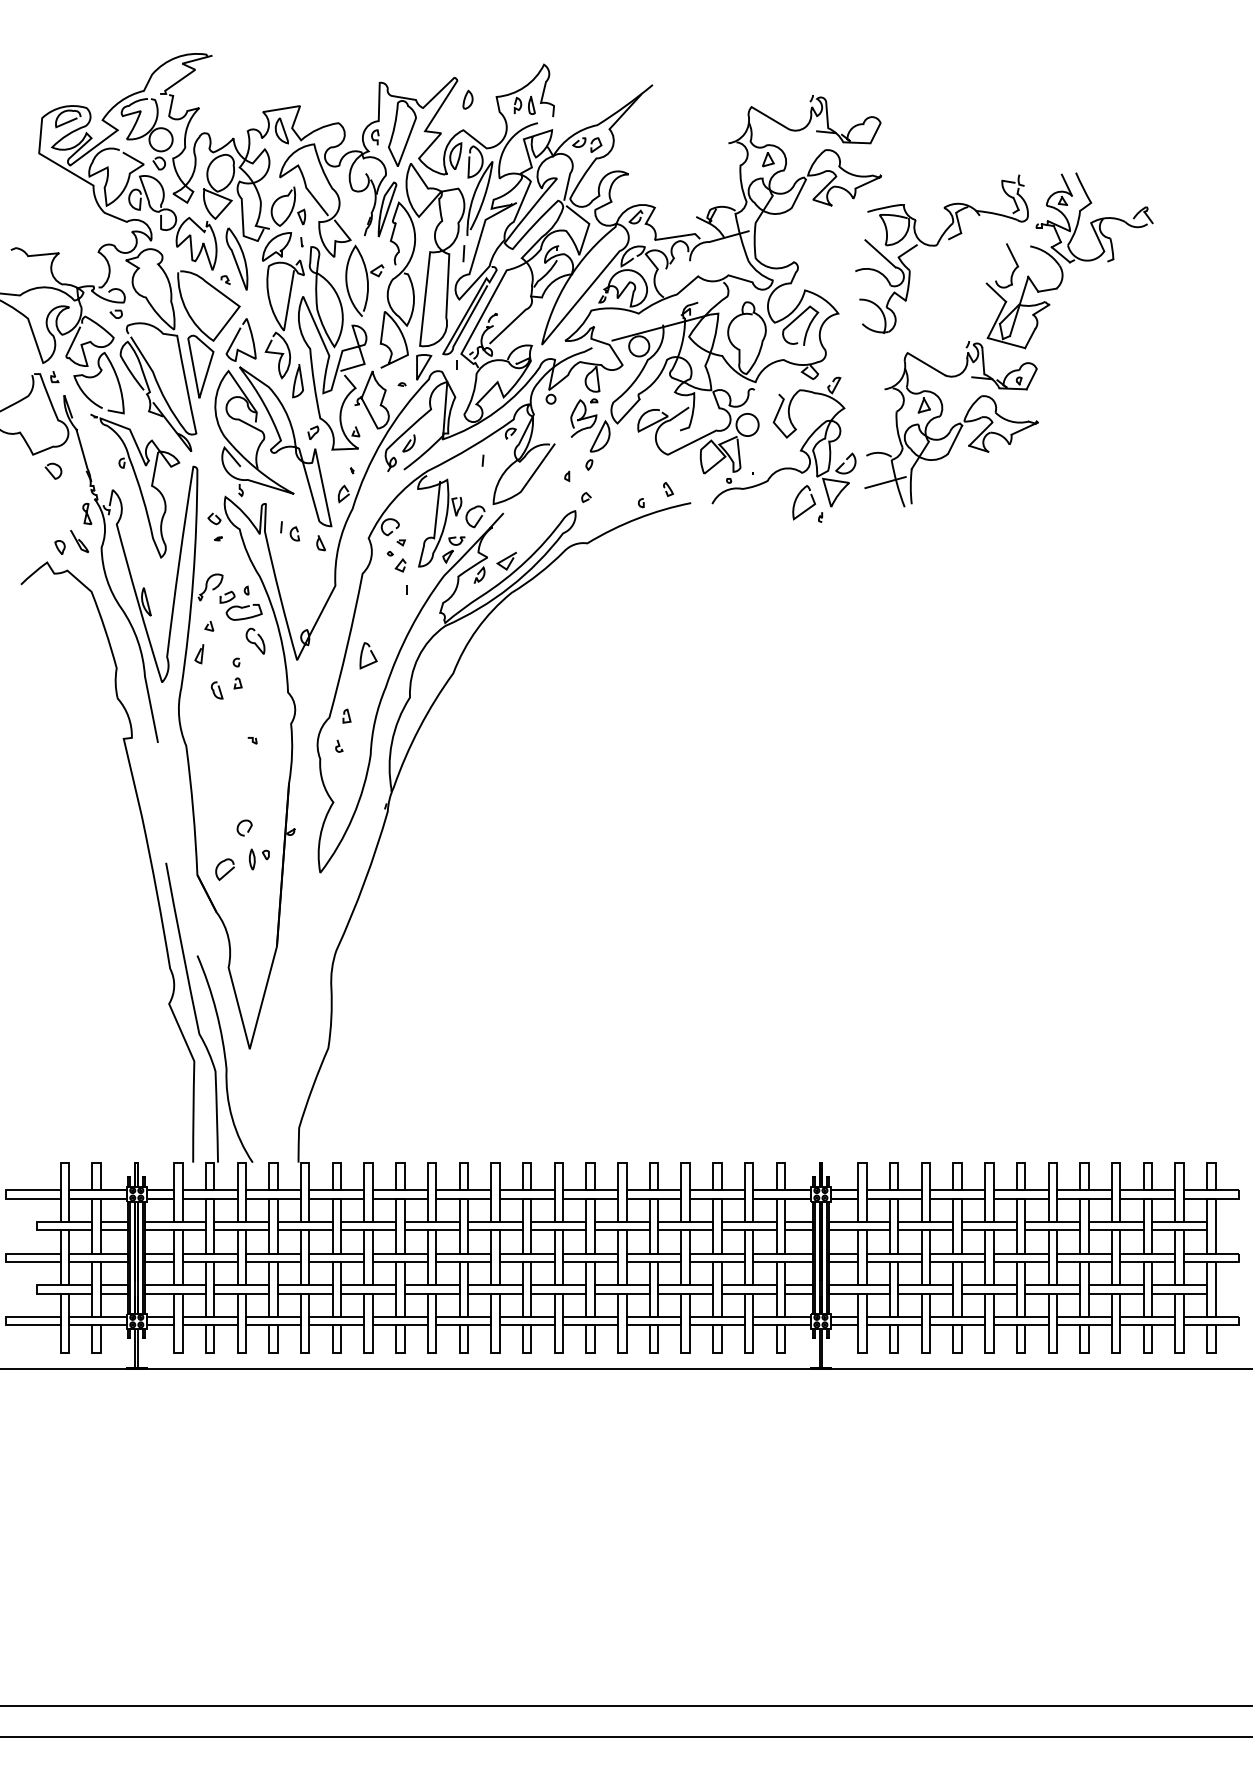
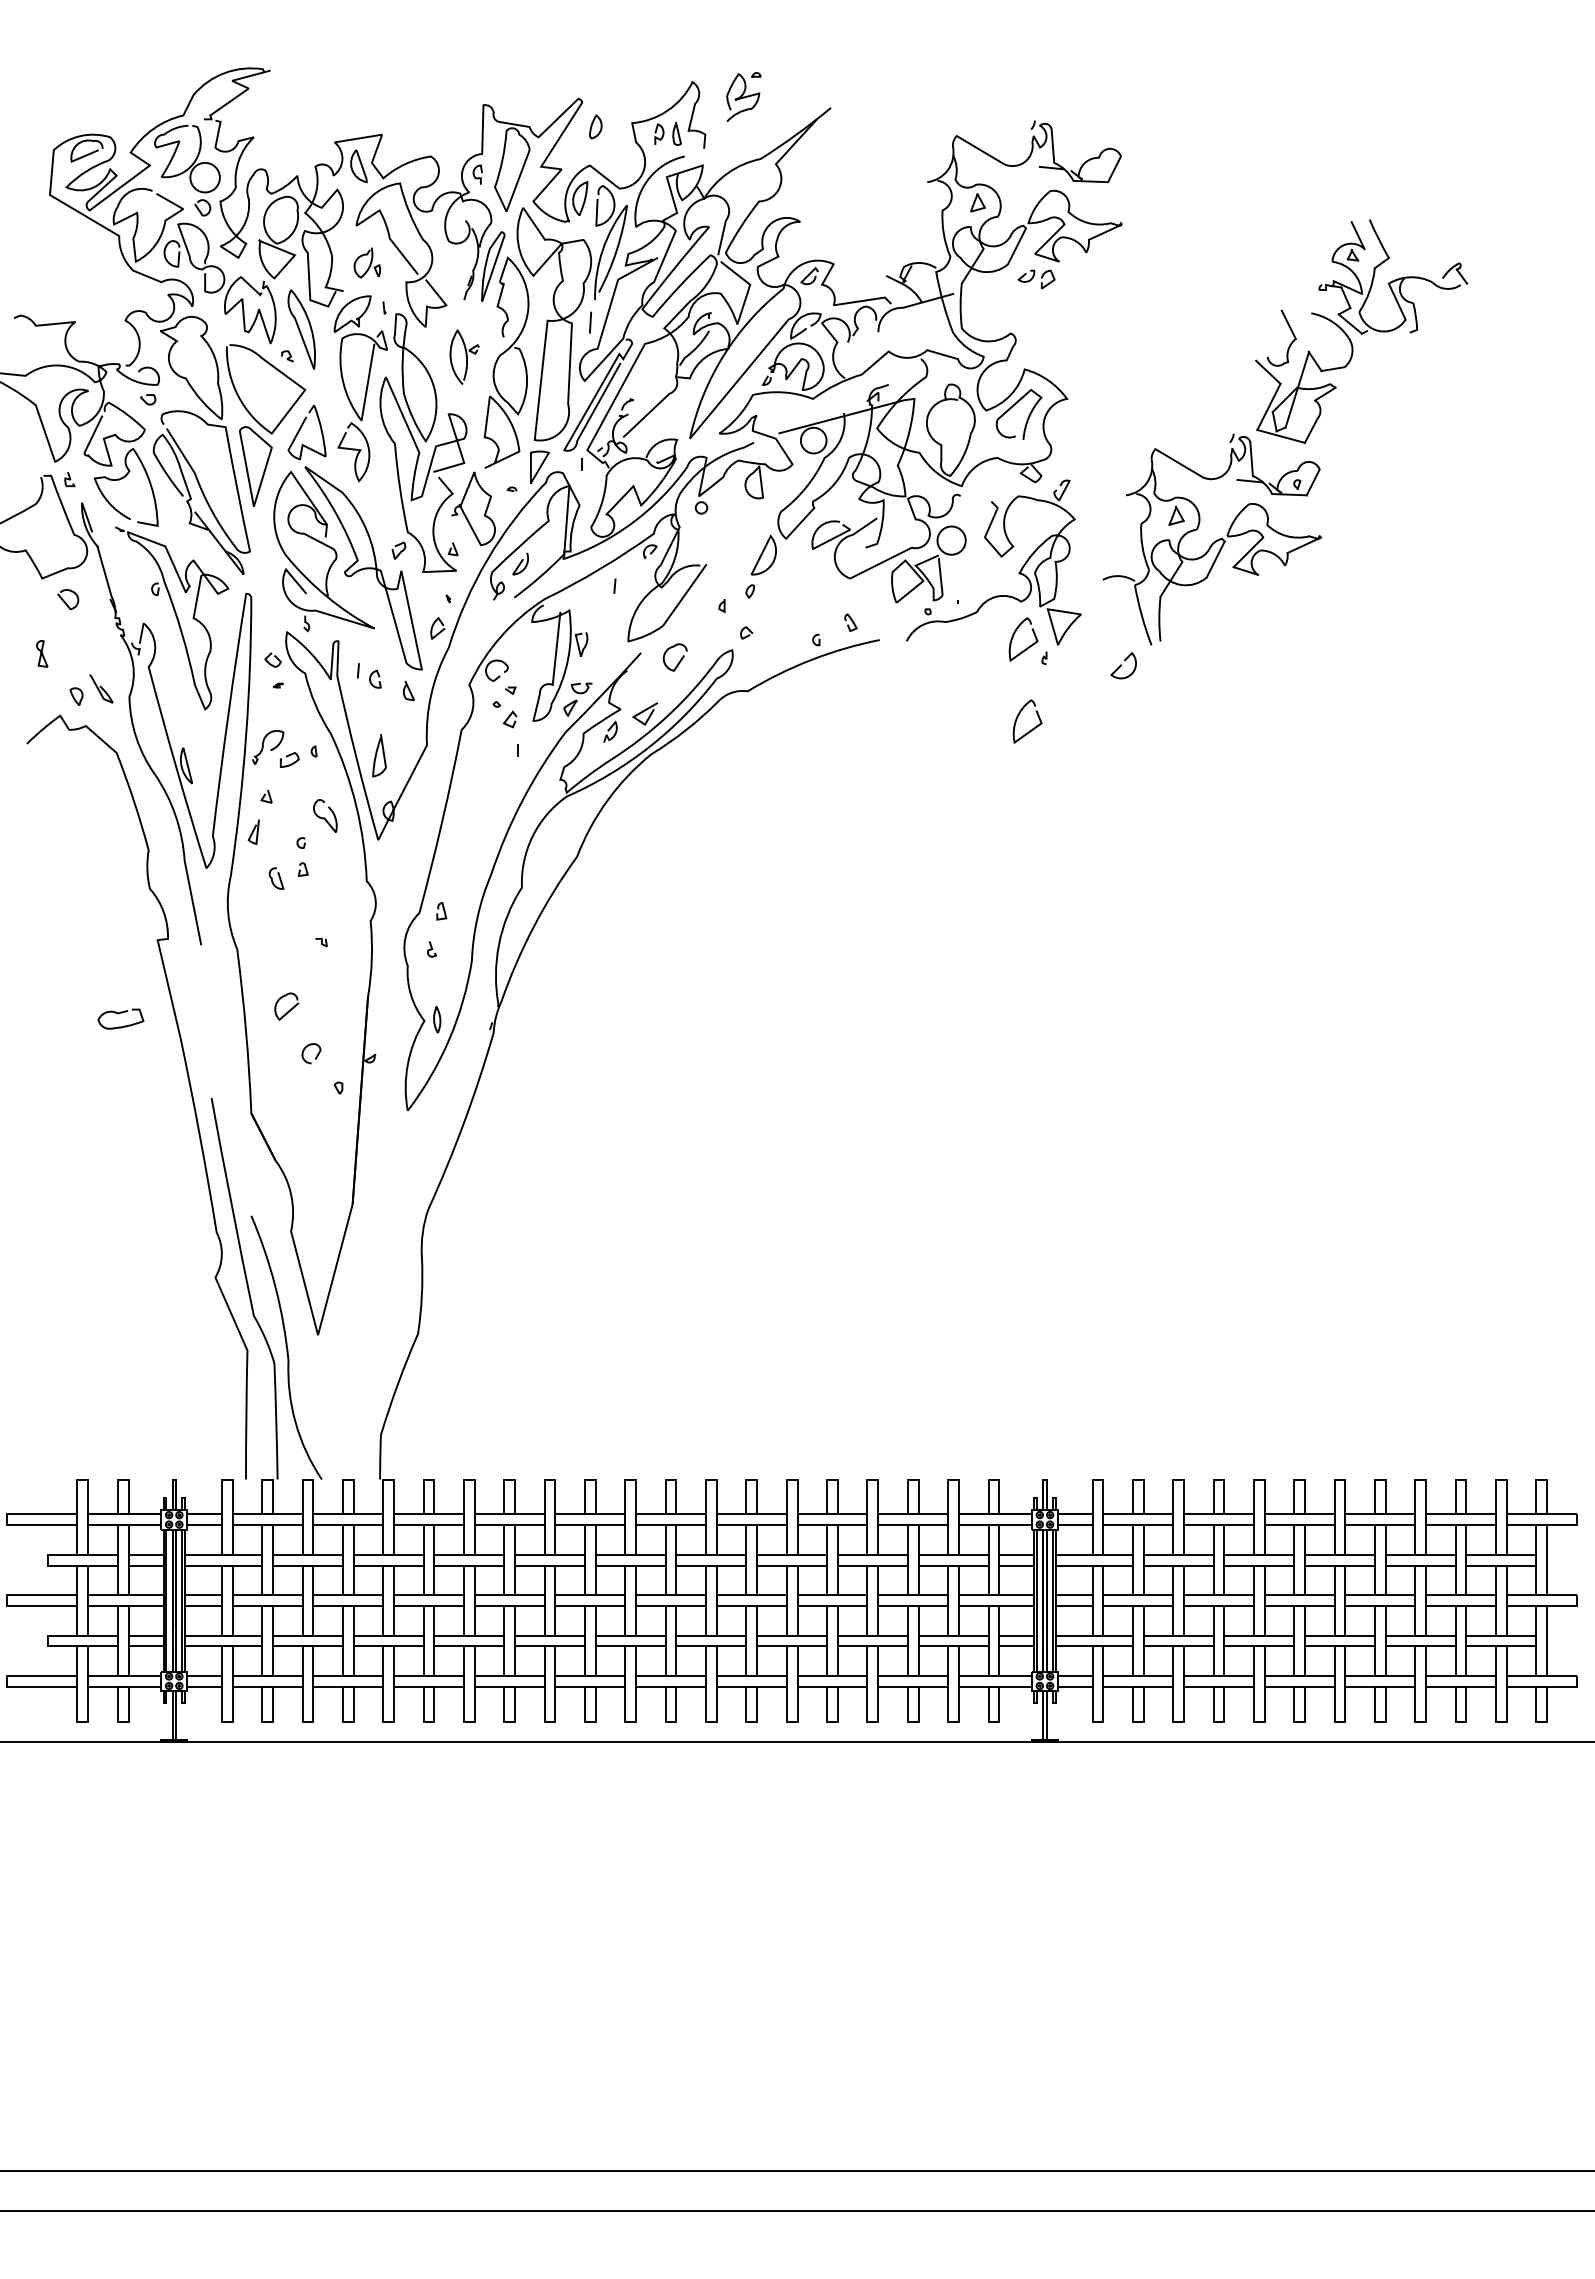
part: (587, 145) -> (1036, 279), moved
part: (288, 206) -> (367, 262), size x0.6
part: (937, 245) -> (1193, 312), removed
part: (364, 280) -> (464, 356), size x0.6
curve: (296, 379) -> (377, 753), moved
part: (584, 417) -> (743, 96), moved
curve: (844, 463) -> (1122, 665), moved
line: (884, 482) -> (1126, 613), removed
part: (87, 513) -> (42, 653), moved
curve: (478, 519) -> (679, 660), moved
curve: (811, 571) -> (1033, 727), added
curve: (242, 608) -> (118, 1014), moved
curve: (371, 654) -> (473, 832), removed
curve: (254, 859) -> (439, 1019), moved
curve: (227, 871) -> (289, 1009), moved

